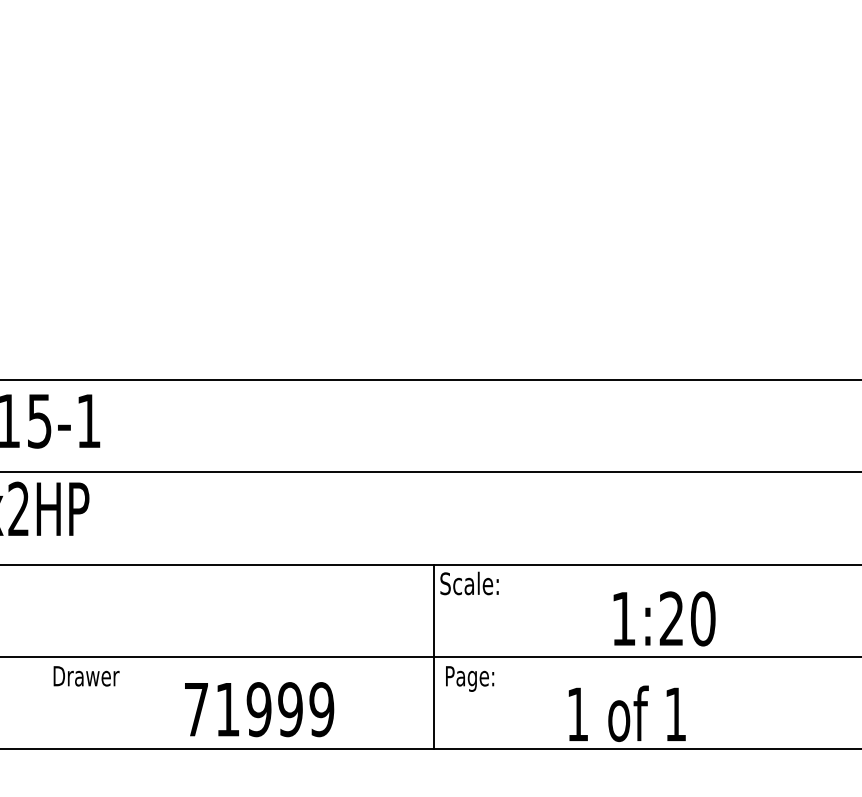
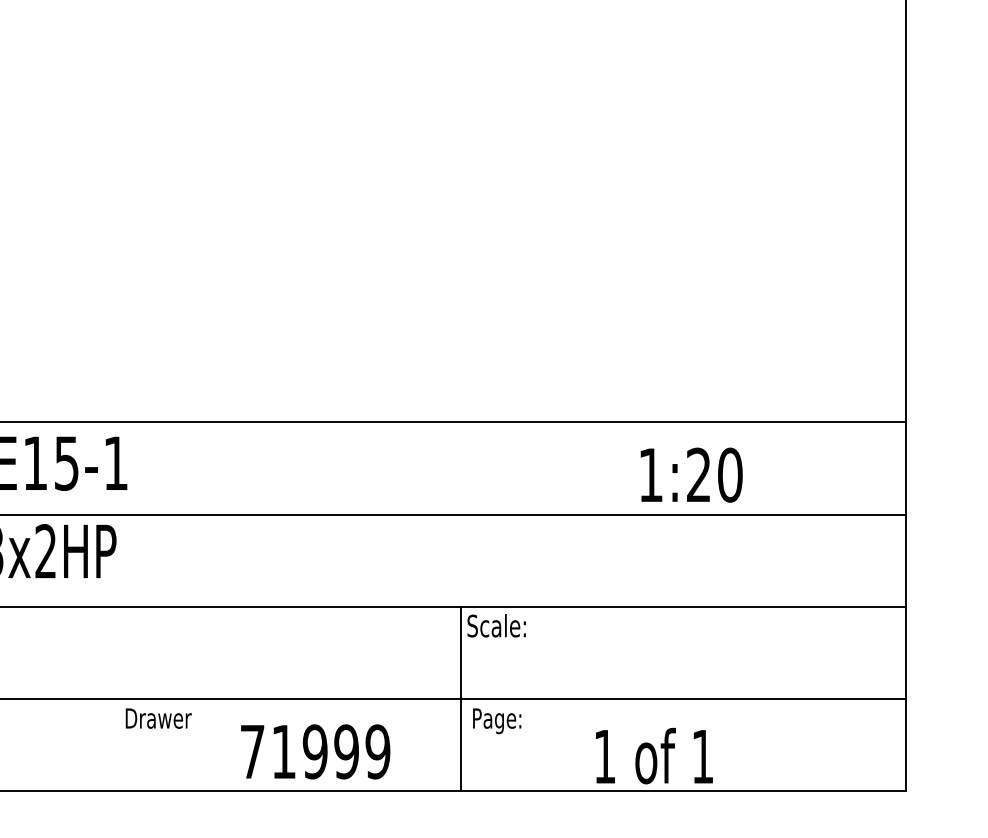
text: (664, 618) -> (691, 474), moved
text: (86, 676) -> (158, 718), moved
text: (259, 709) -> (315, 751), moved

